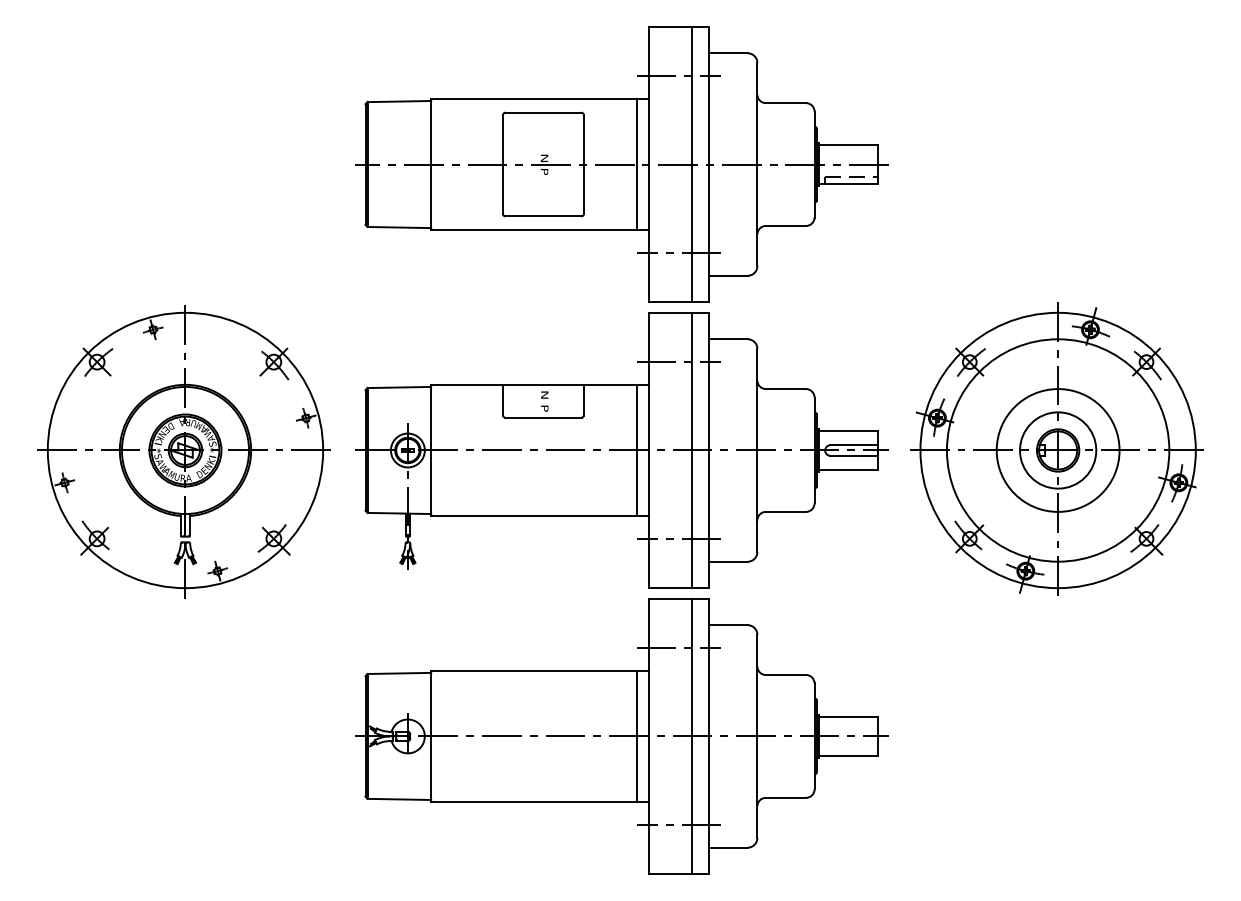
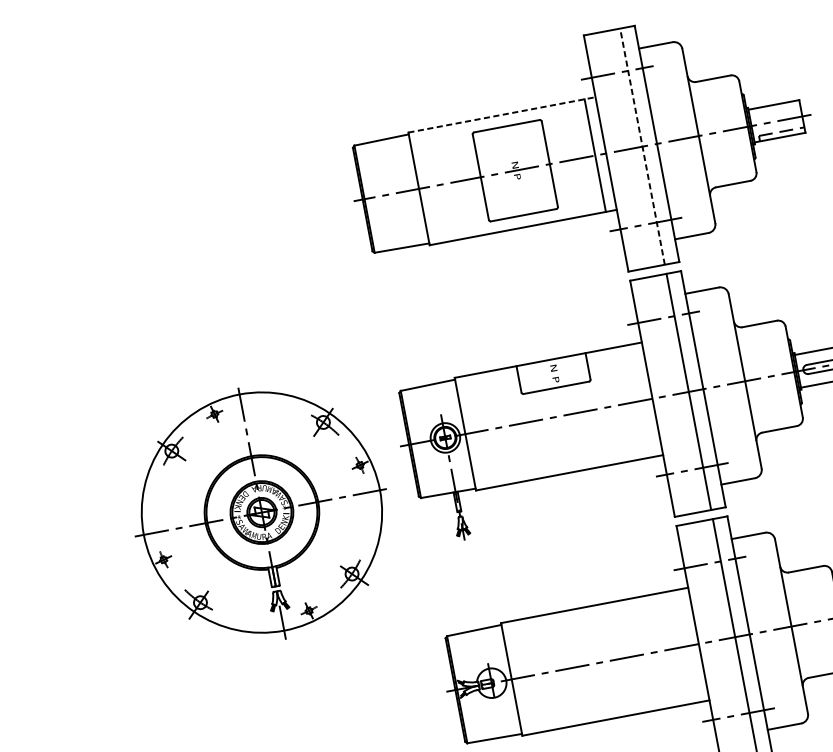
line: (540, 98) -> (502, 114), solid -> dashed
line: (691, 164) -> (642, 146), solid -> dashed
line: (636, 450) -> (641, 400), removed
part: (183, 451) -> (260, 513), moved
line: (636, 736) -> (687, 646), removed

